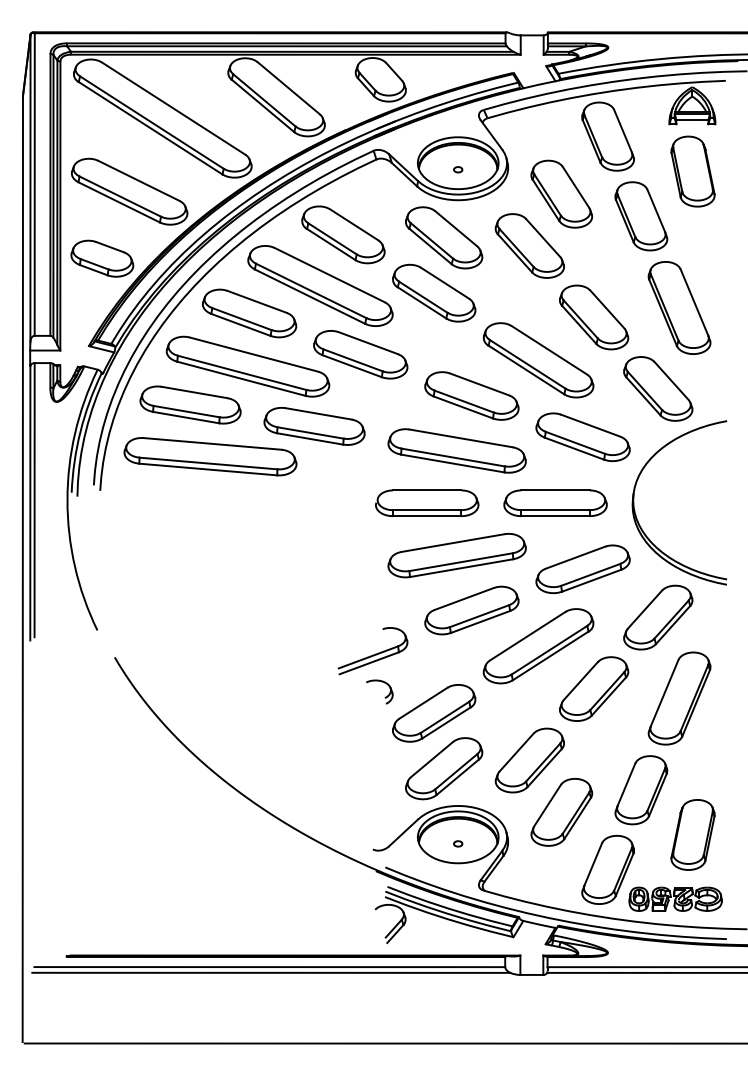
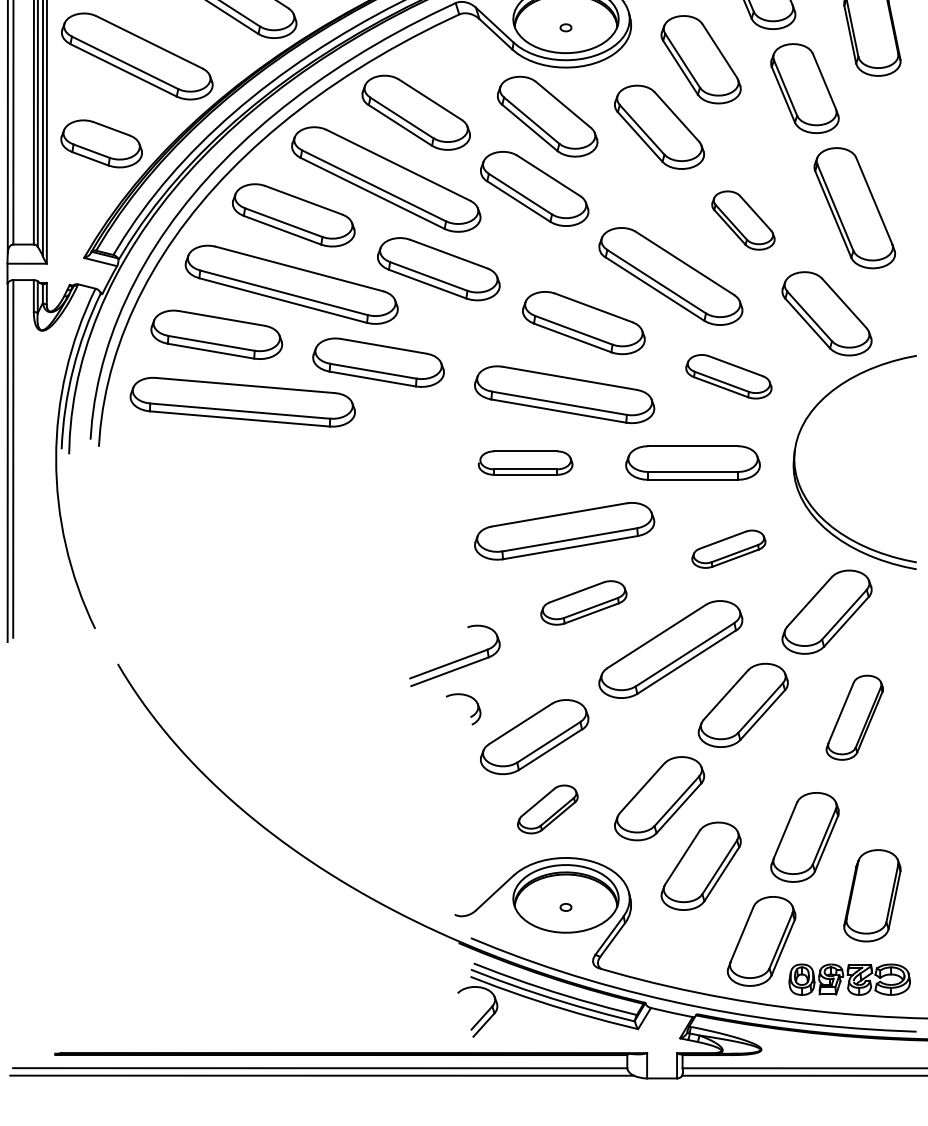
part: (594, 317) -> (743, 220), size x0.7
part: (582, 436) -> (728, 375), size x0.7
part: (427, 503) -> (525, 463), size x0.7
part: (582, 569) -> (728, 549), size x0.6
part: (471, 610) -> (583, 602), size x0.7
part: (679, 698) -> (854, 717), size x0.7
part: (444, 768) -> (548, 809), size x0.6

